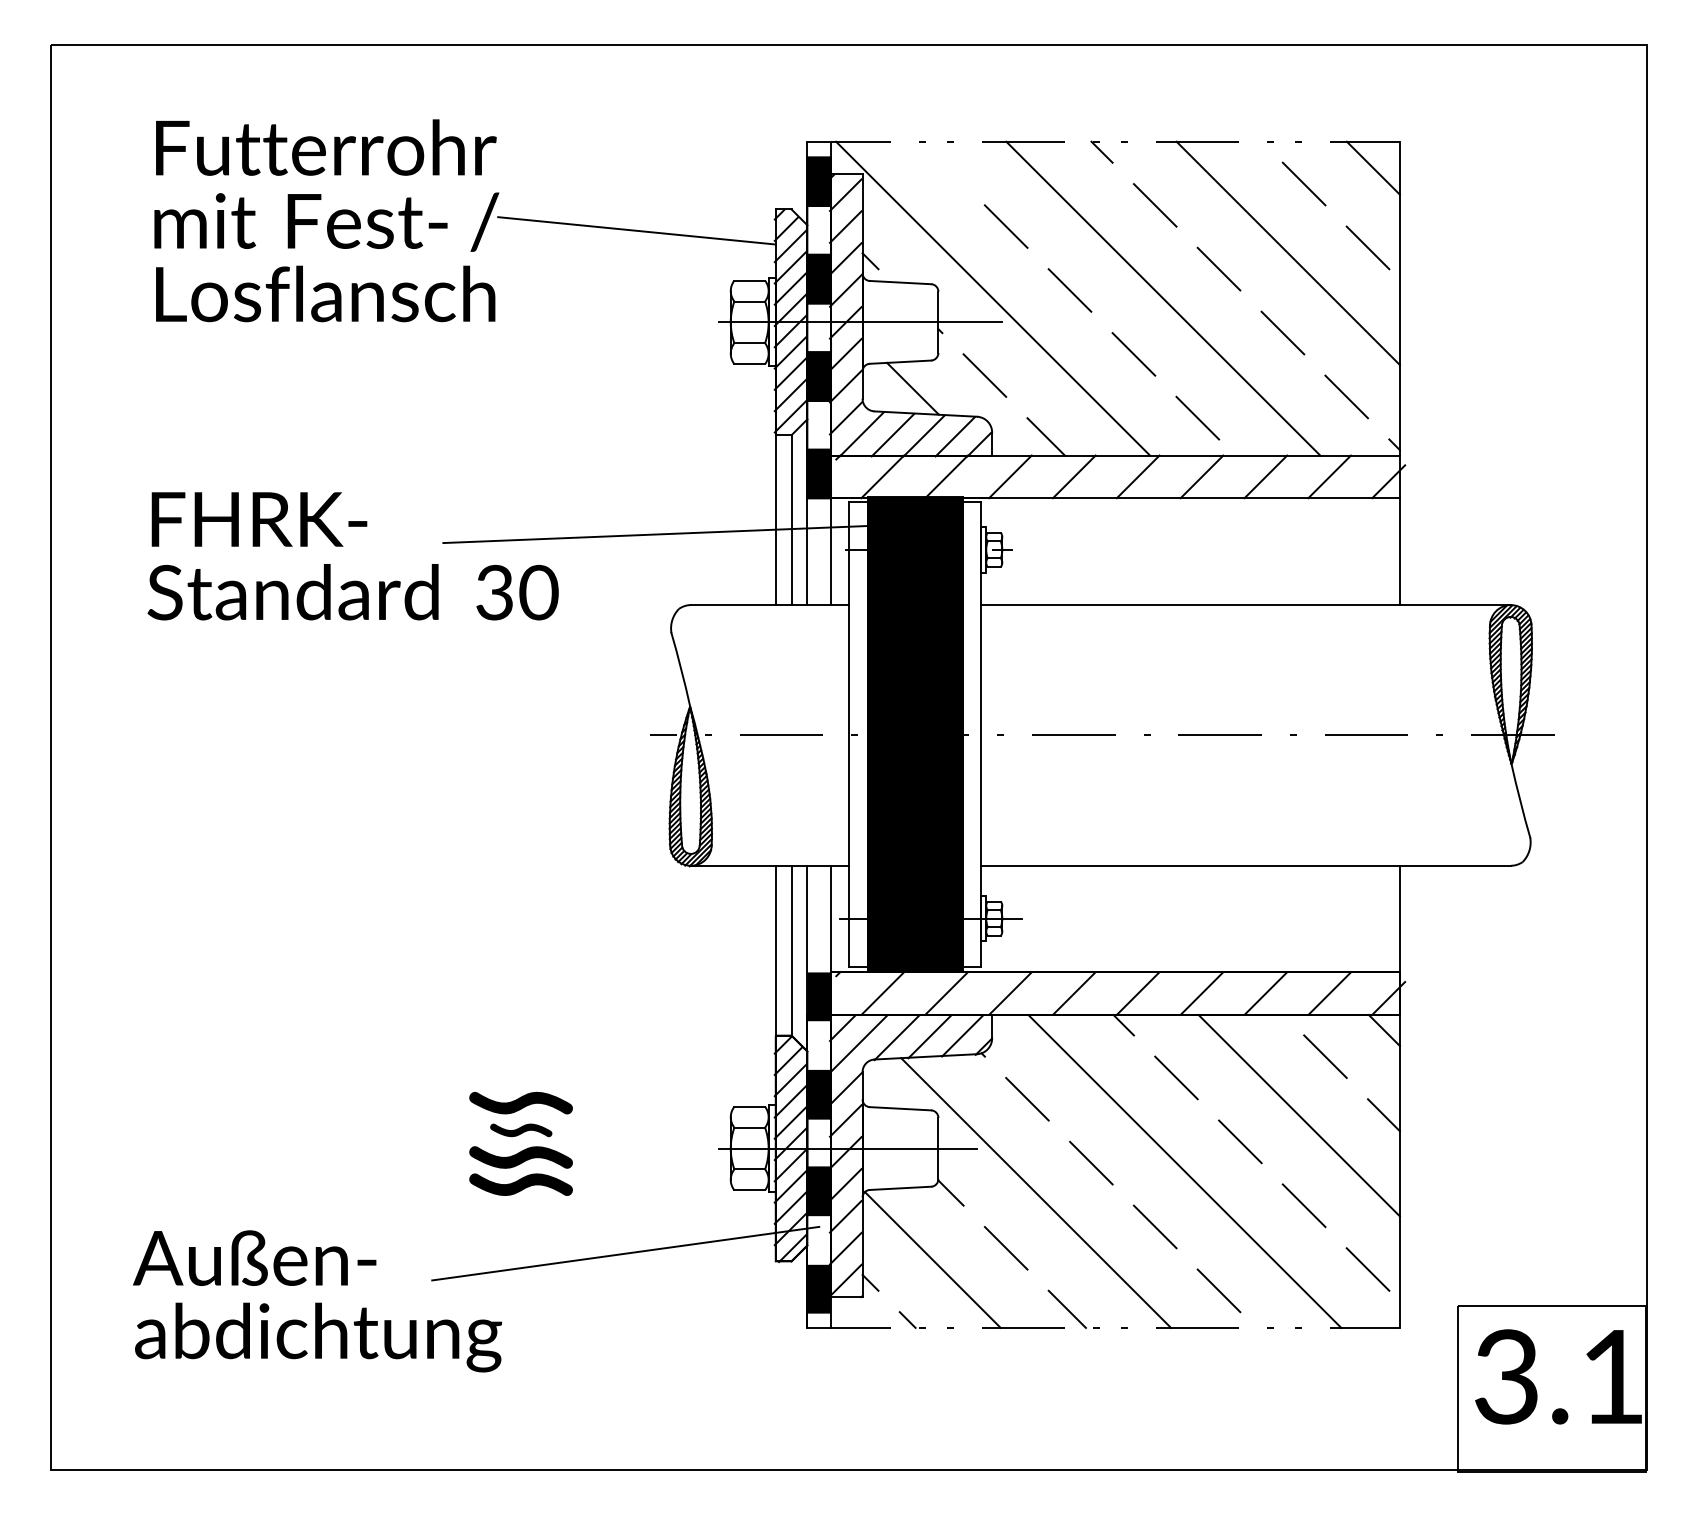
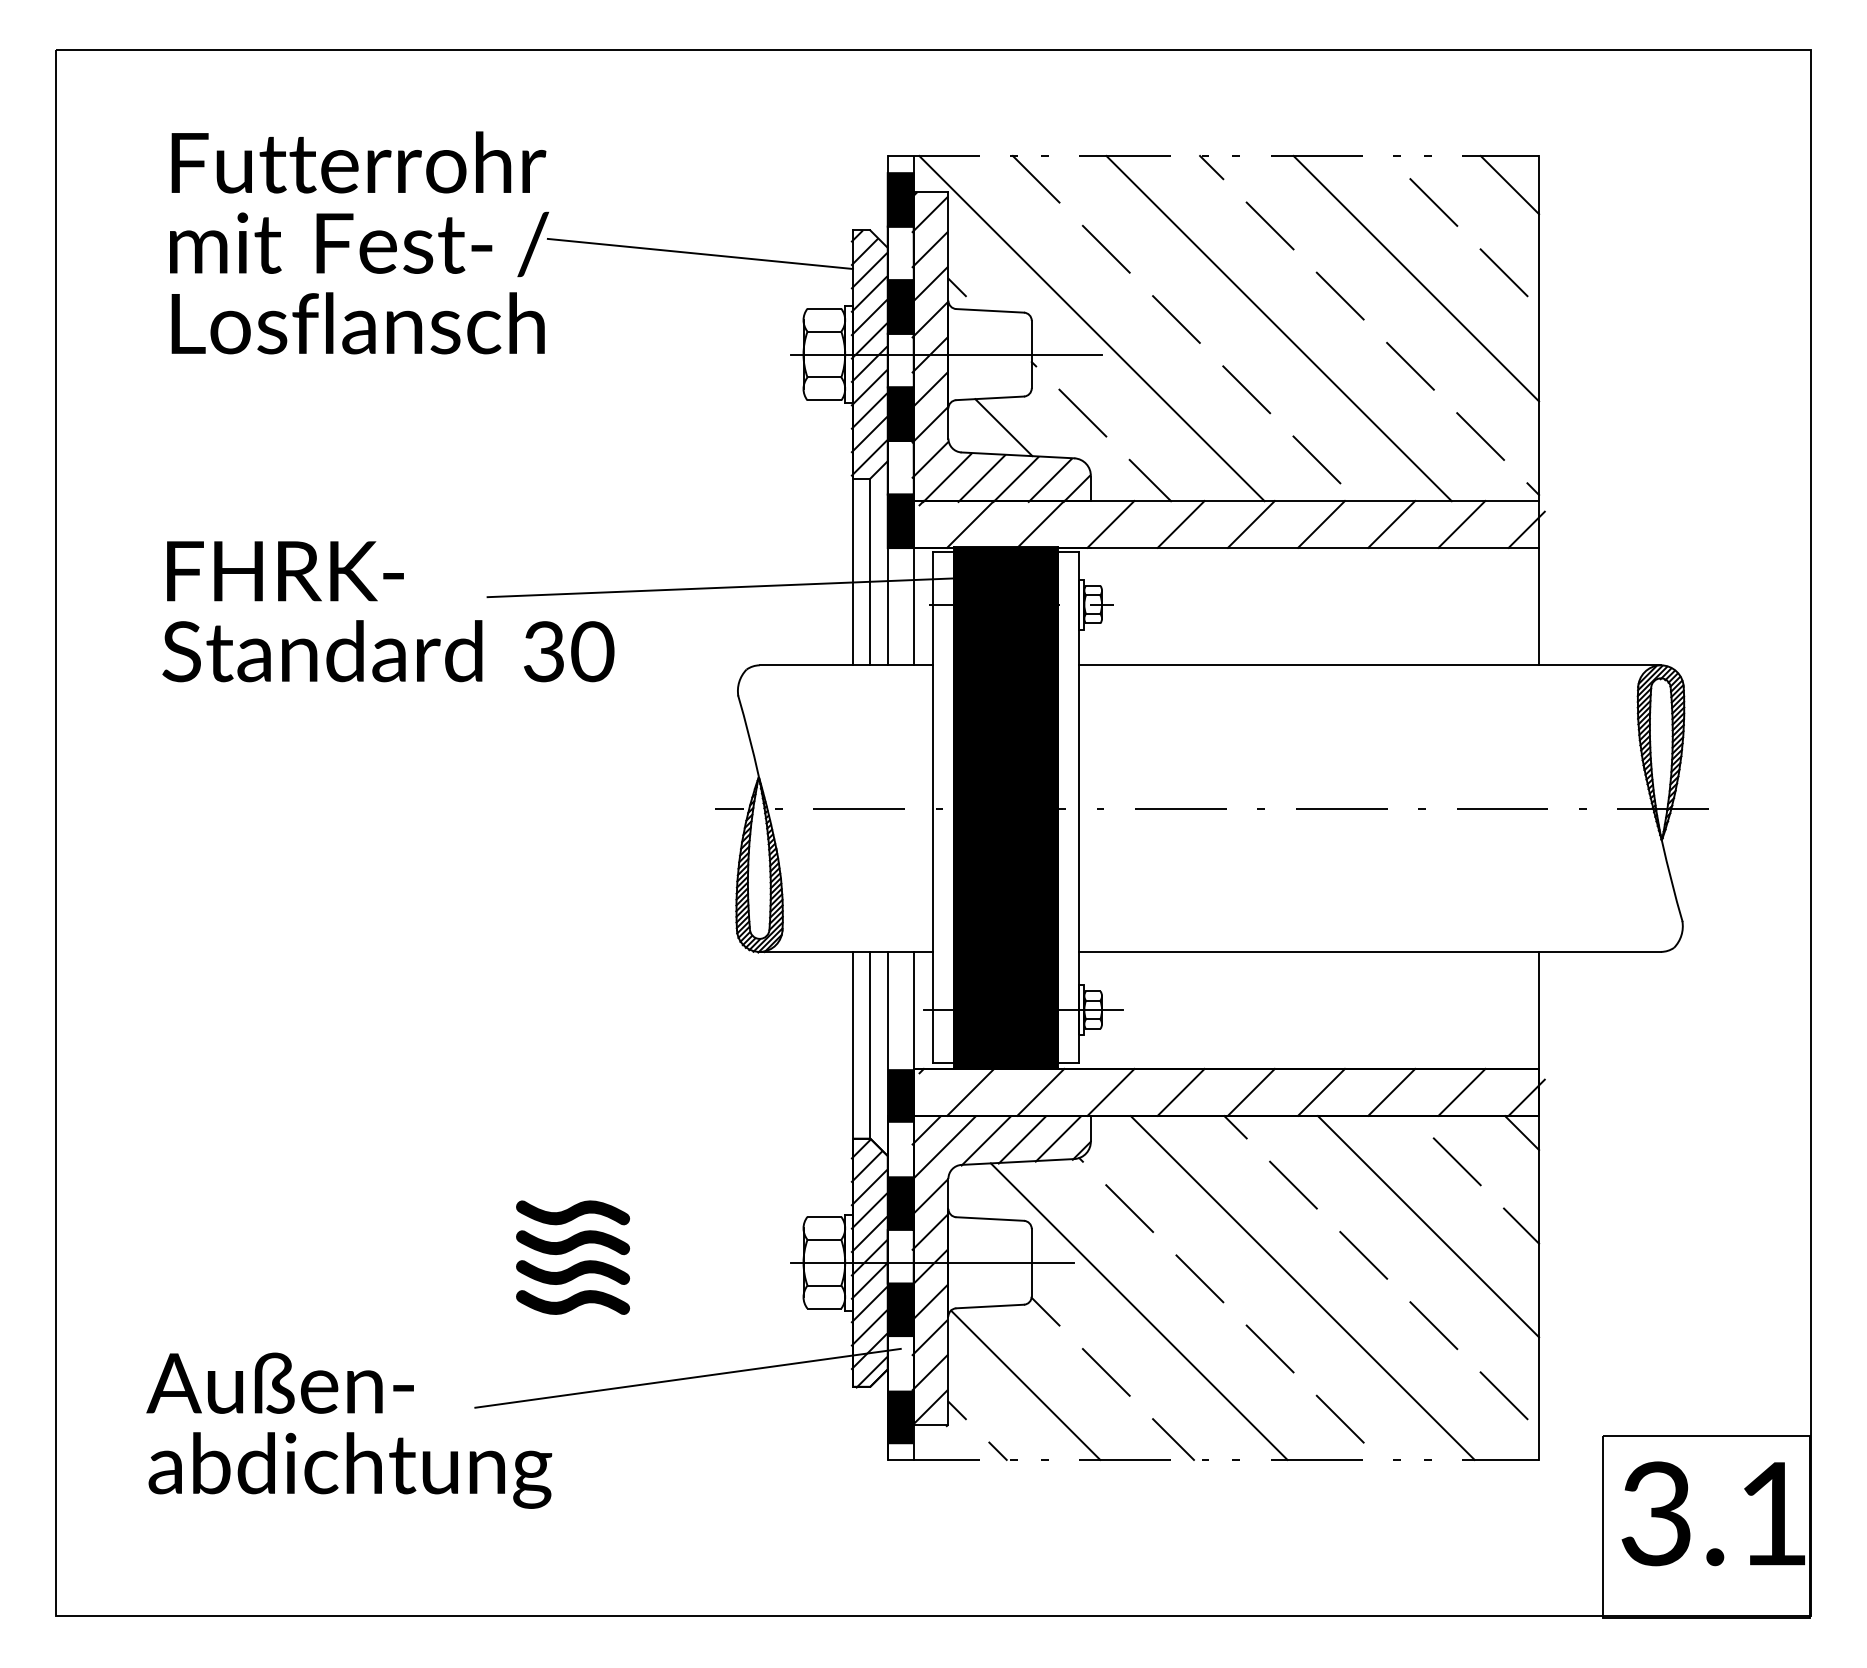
line: (941, 163) -> (1035, 179), added
part: (521, 1130) -> (573, 1242), size x1.67

